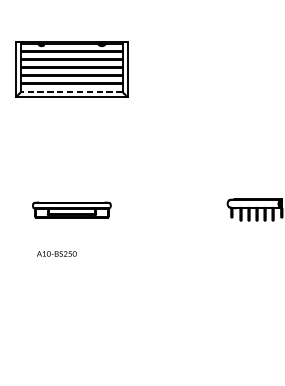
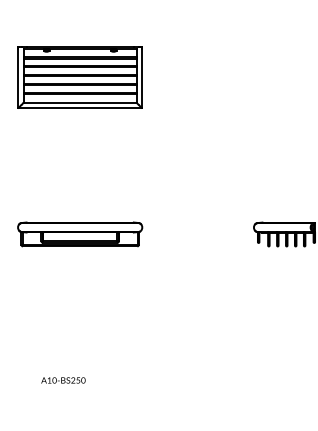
line: (72, 92) -> (80, 103), dashed -> solid
part: (72, 210) -> (80, 234), size x1.43
text: (56, 253) -> (63, 380), moved

